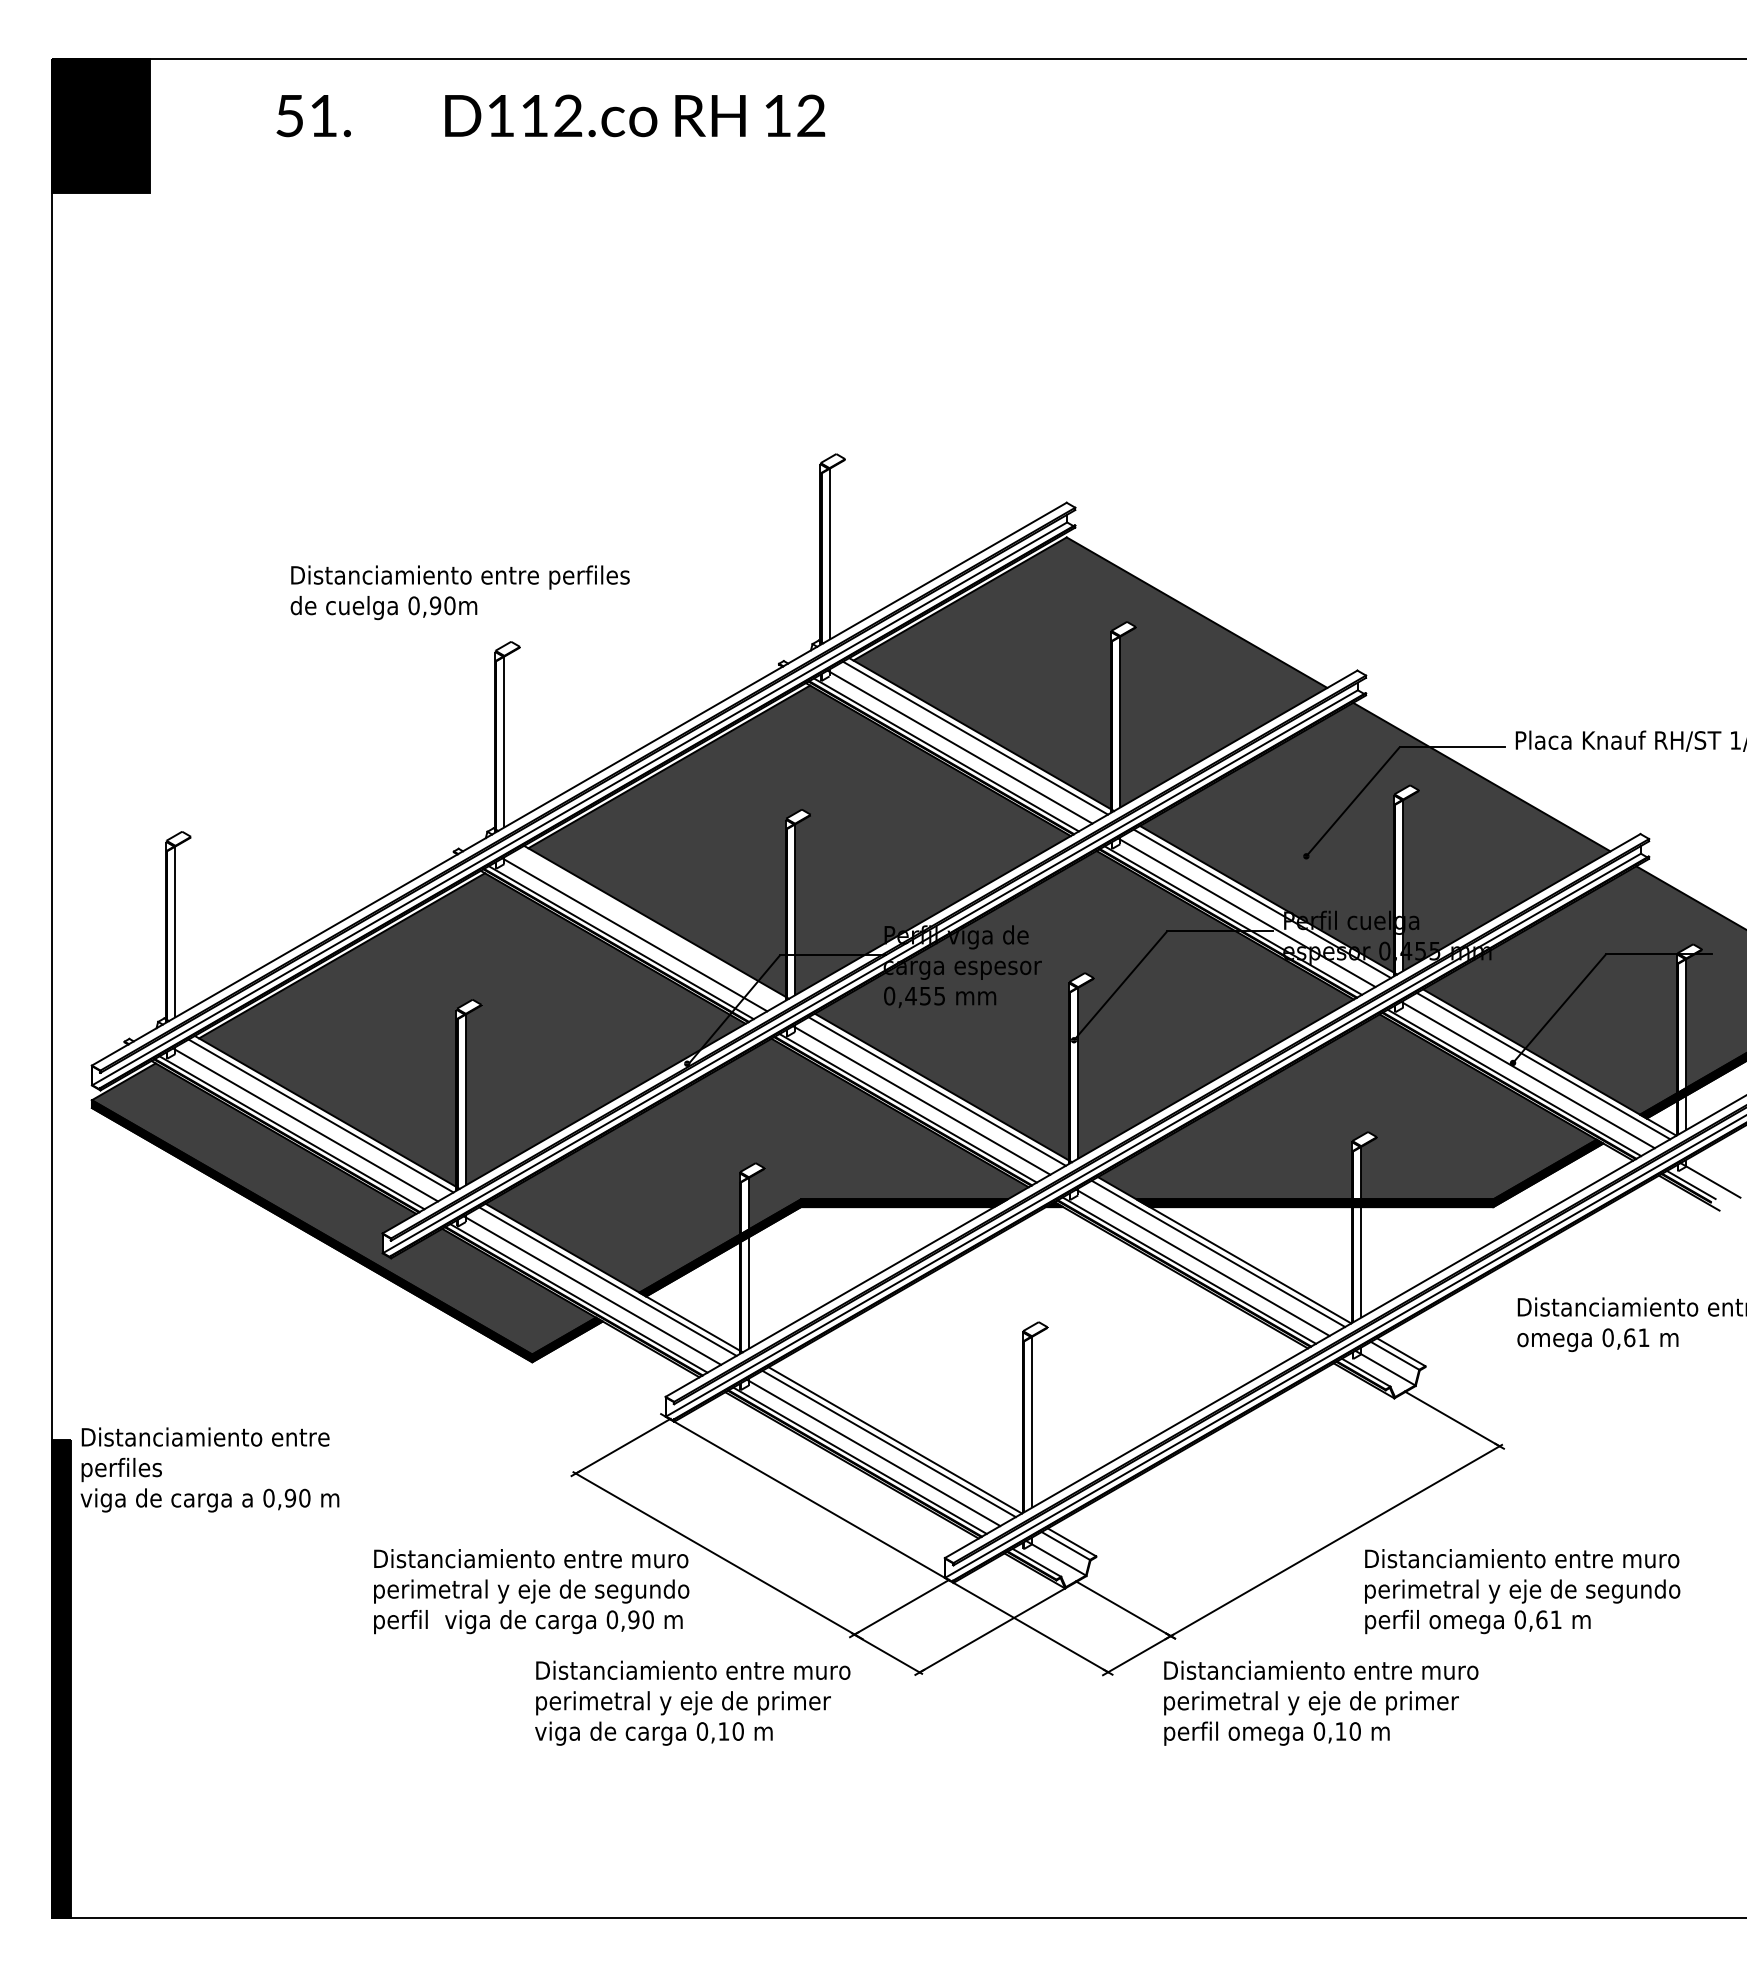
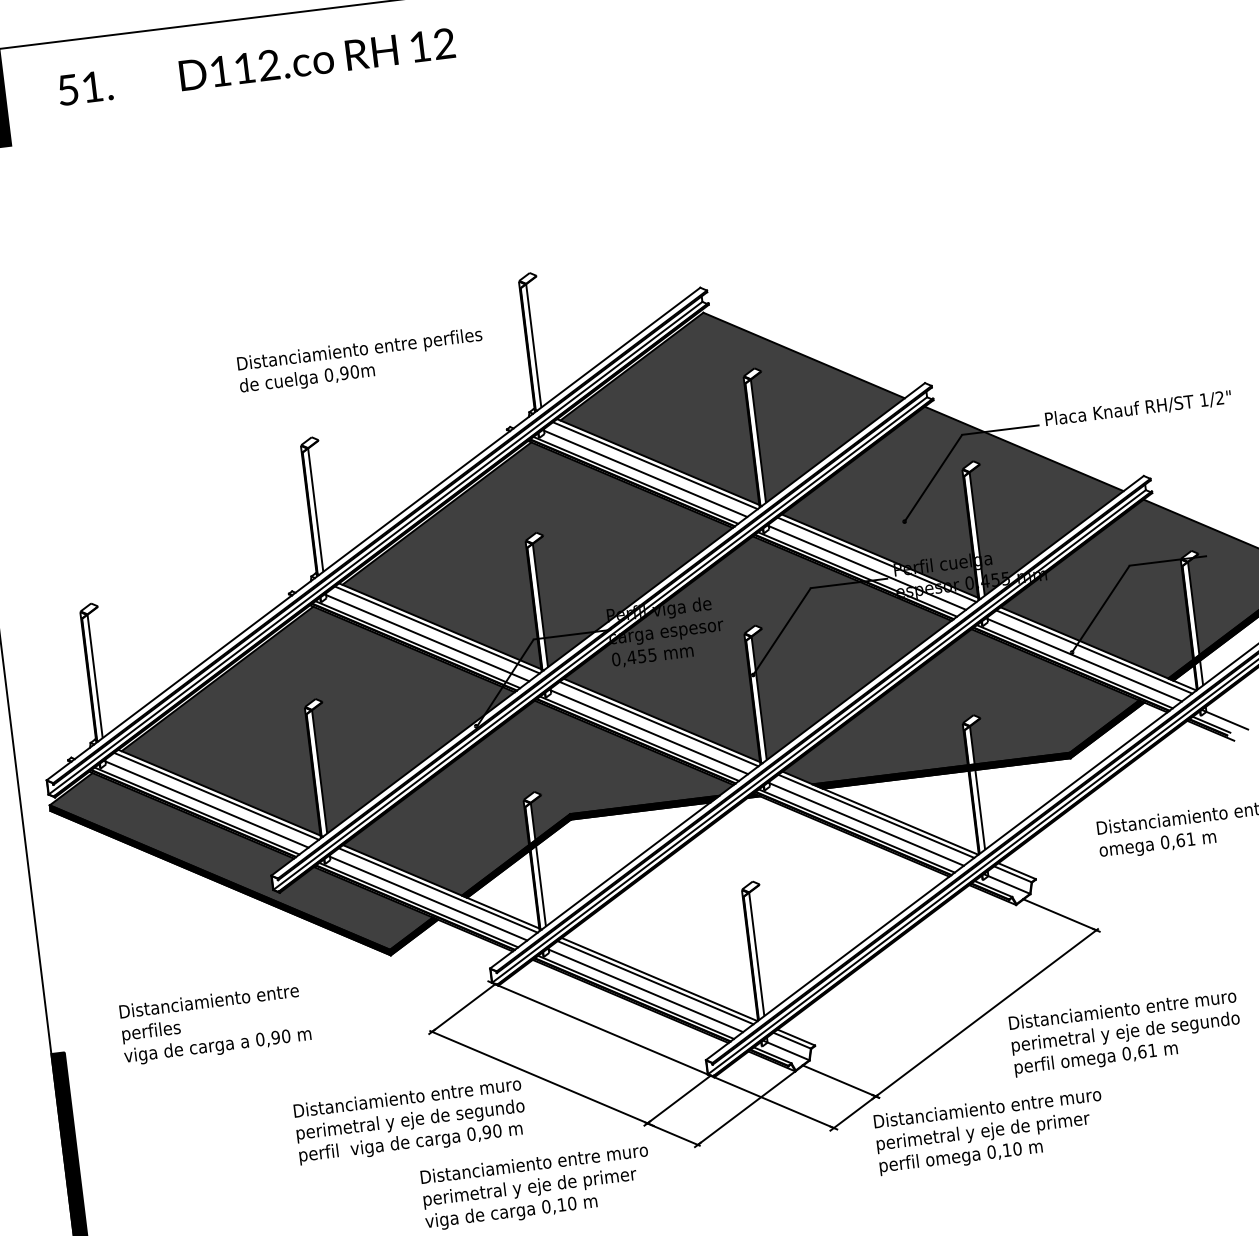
text: (550, 115) -> (256, 66), moved
text: (459, 592) -> (360, 361), moved
line: (649, 925) -> (436, 629), added
text: (209, 1469) -> (214, 1024), moved

